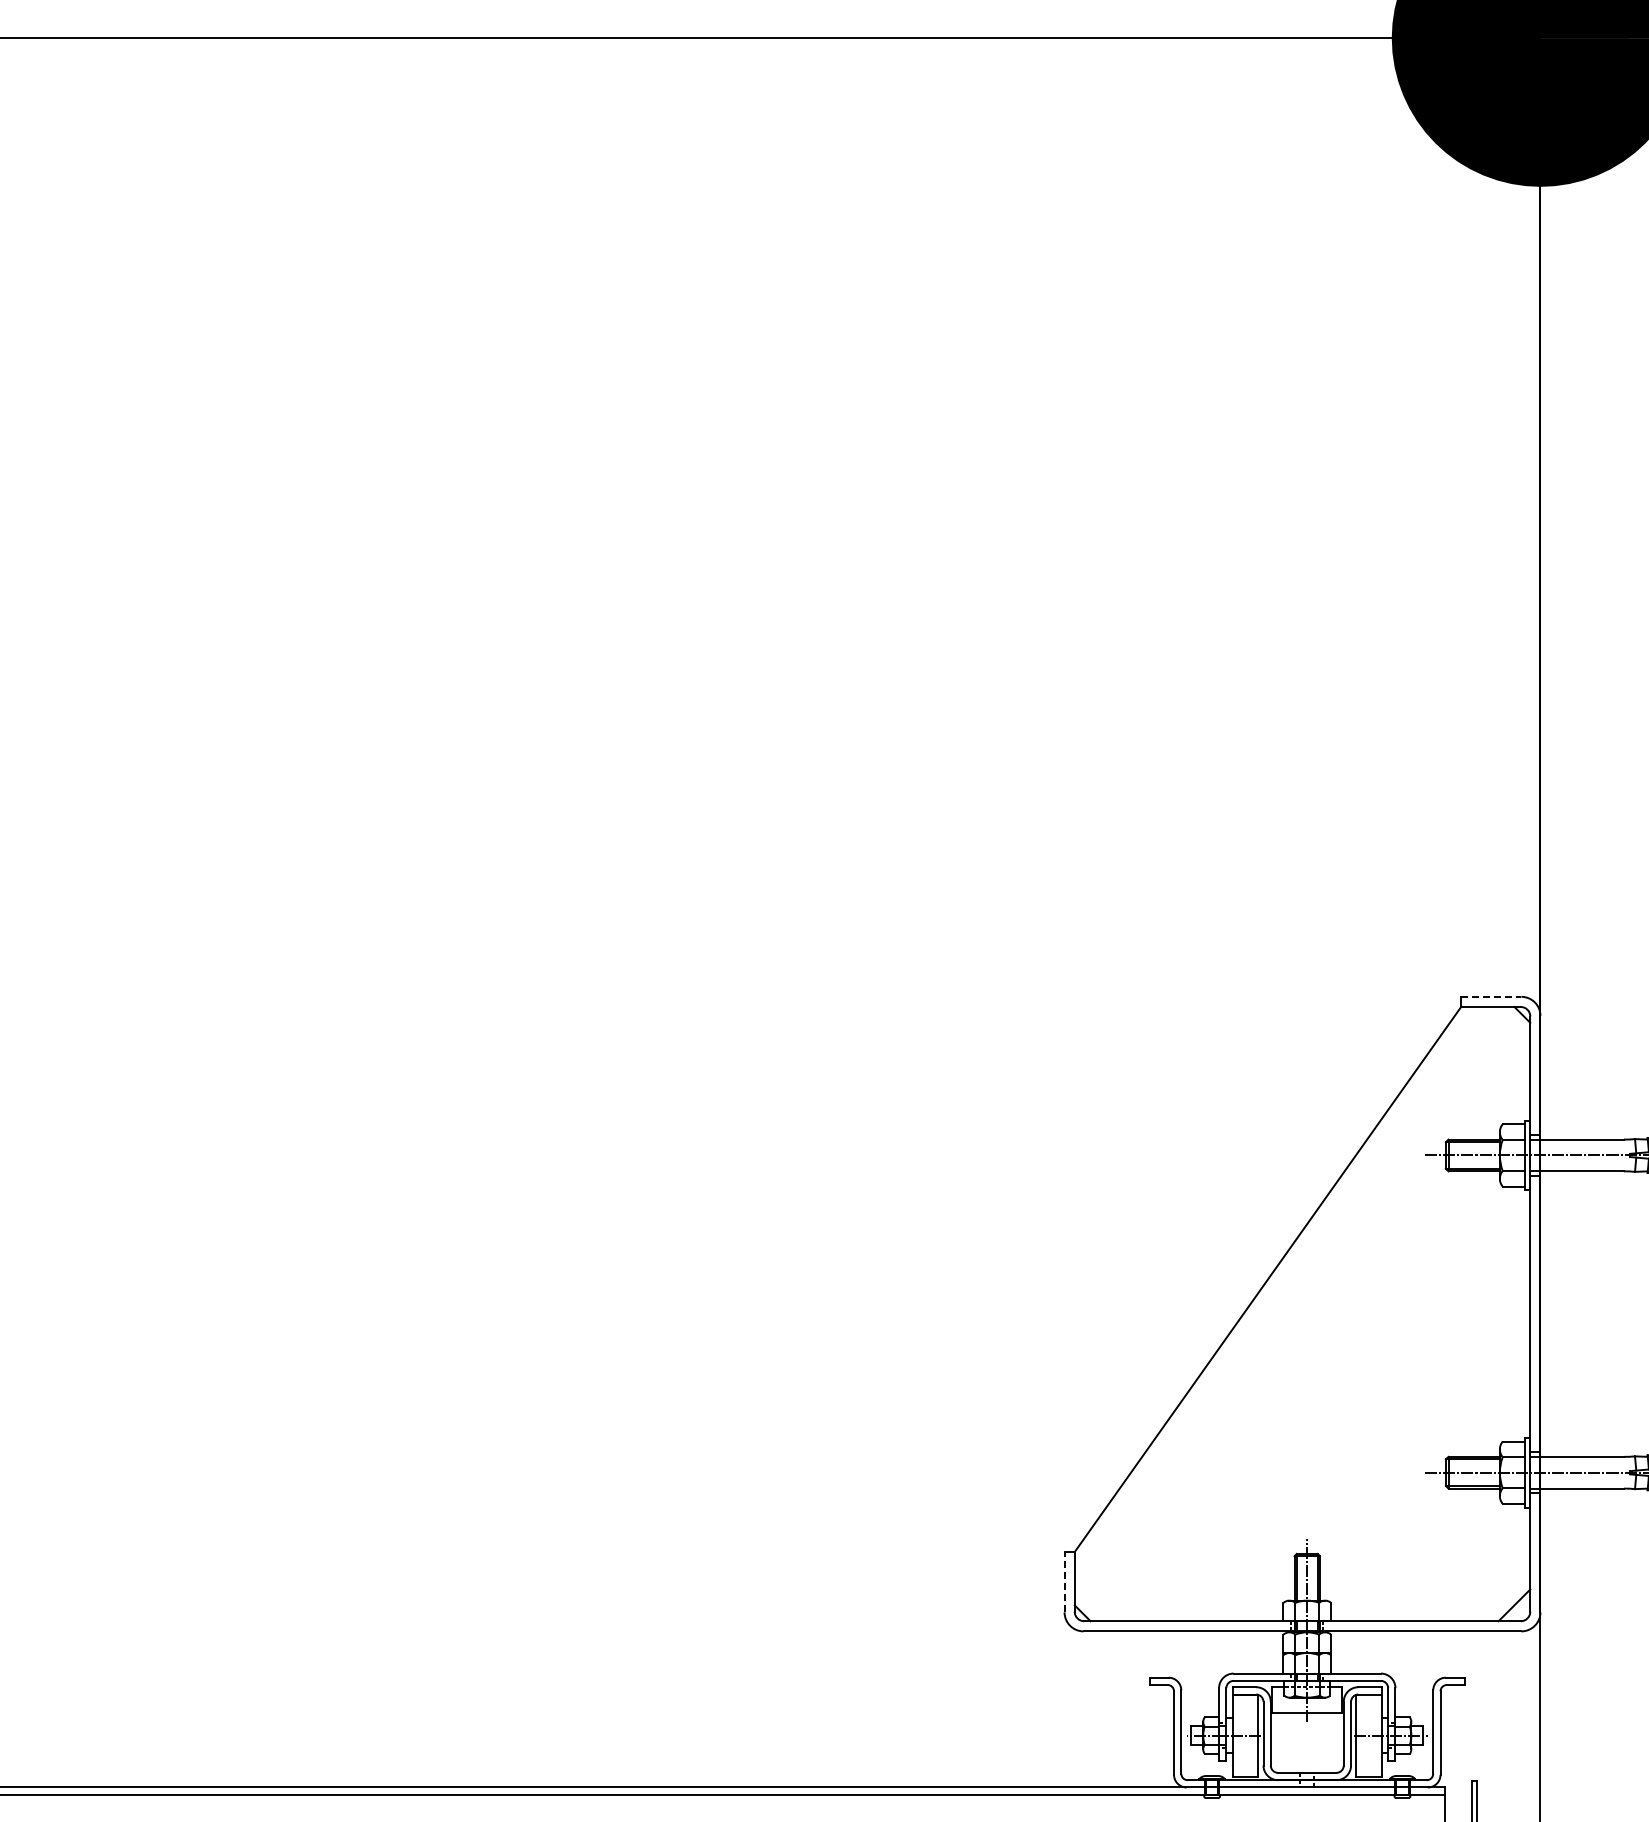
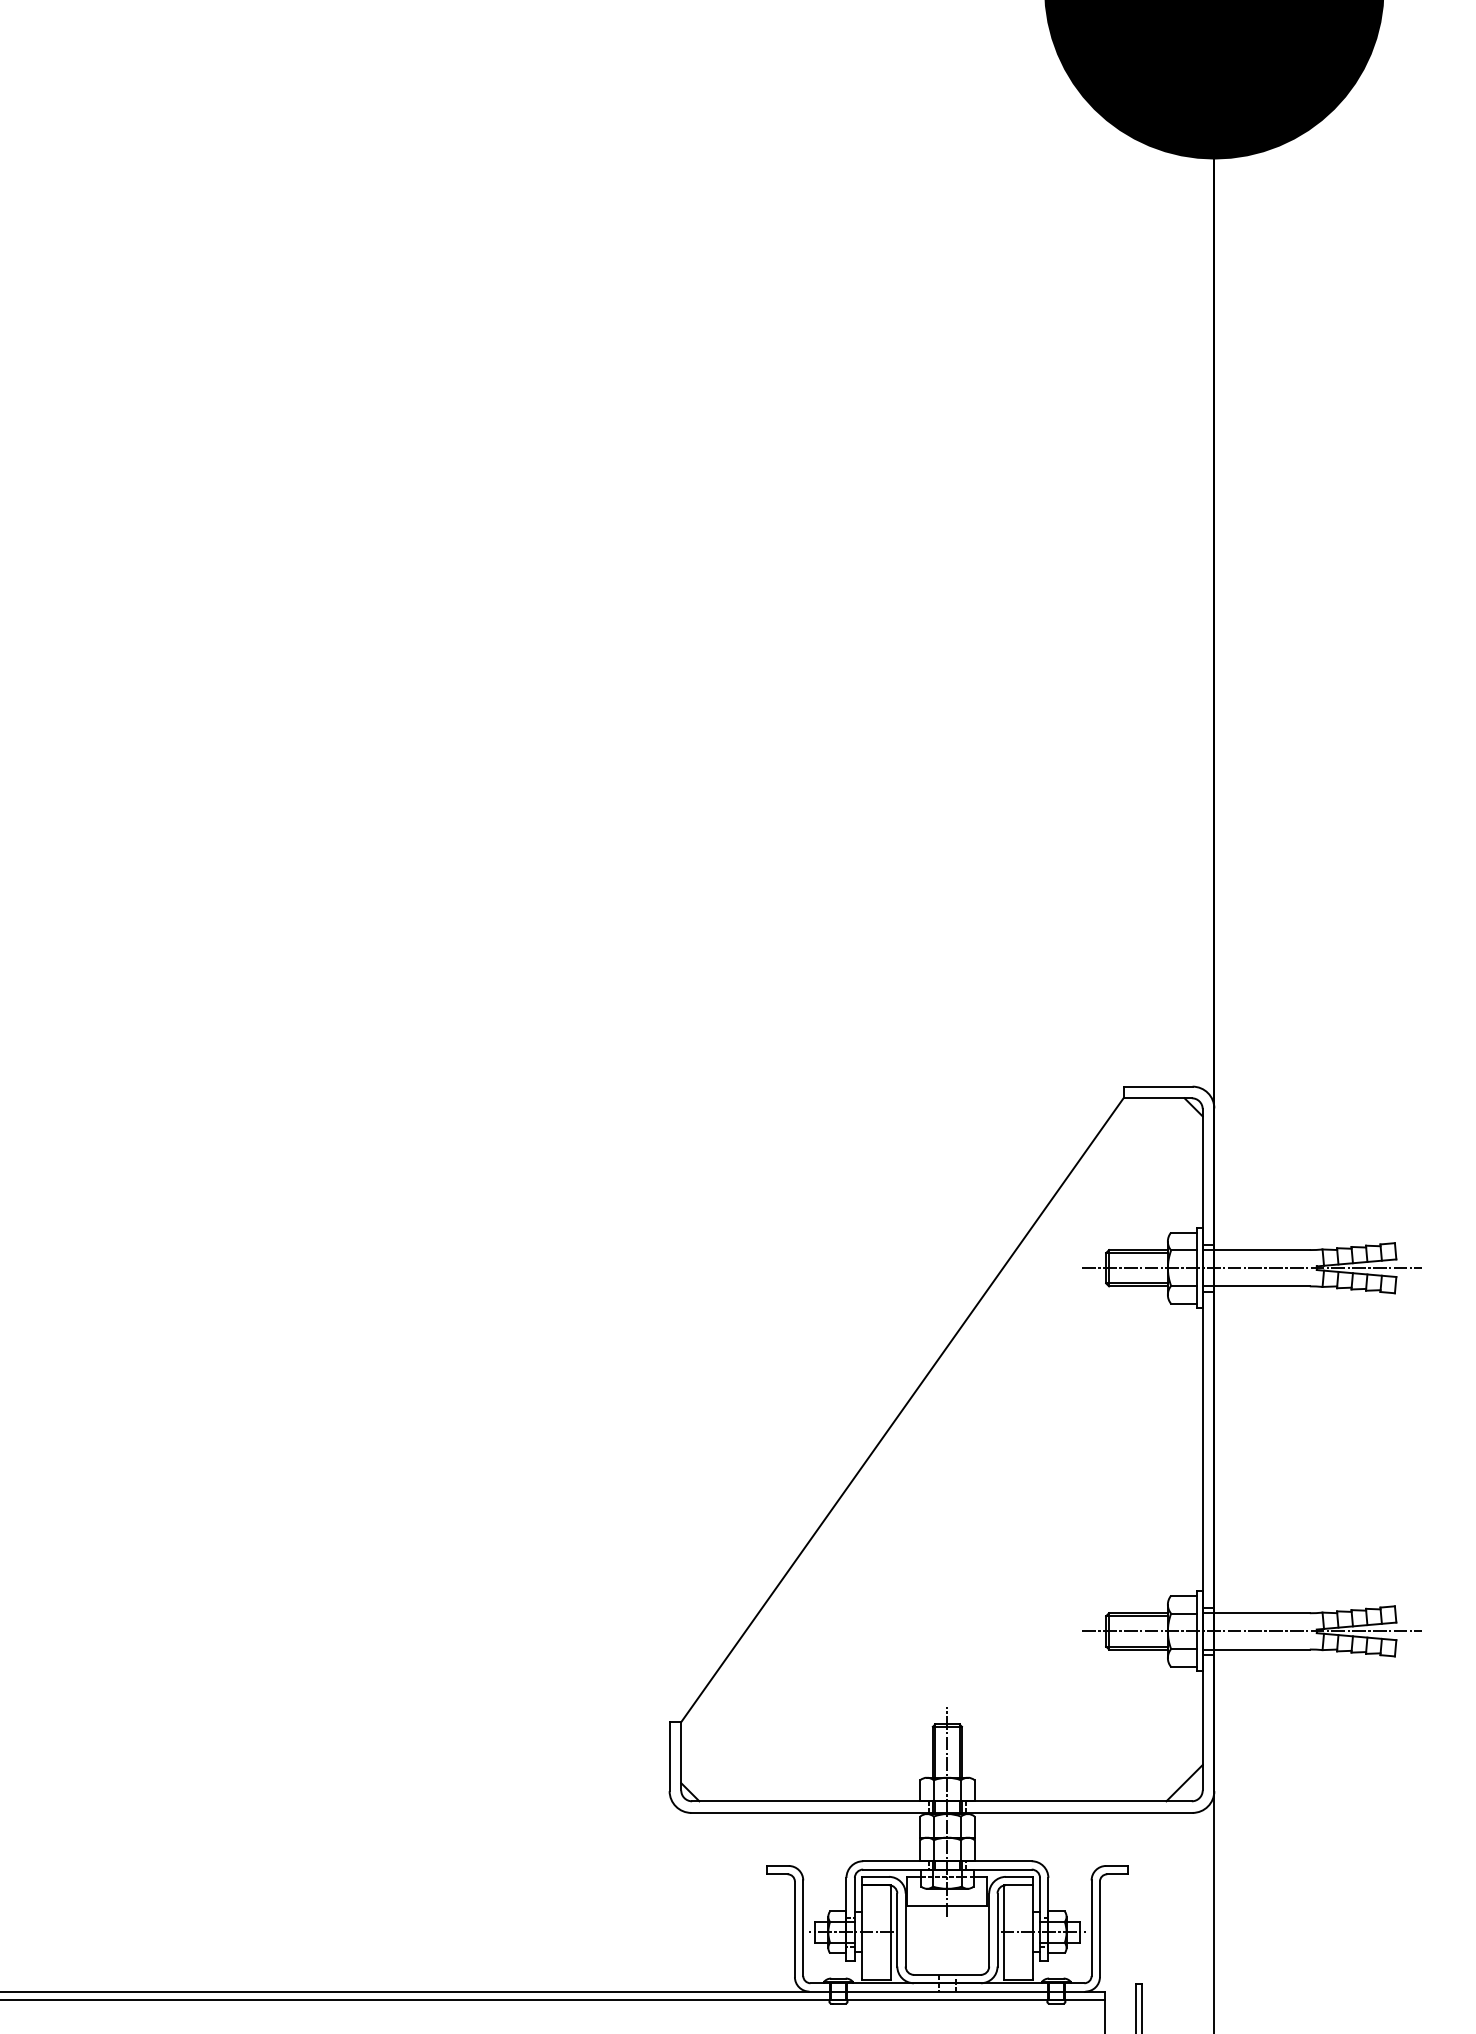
line: (1491, 996) -> (1158, 1086), dashed -> solid
line: (1064, 1581) -> (669, 1755), dashed -> solid

